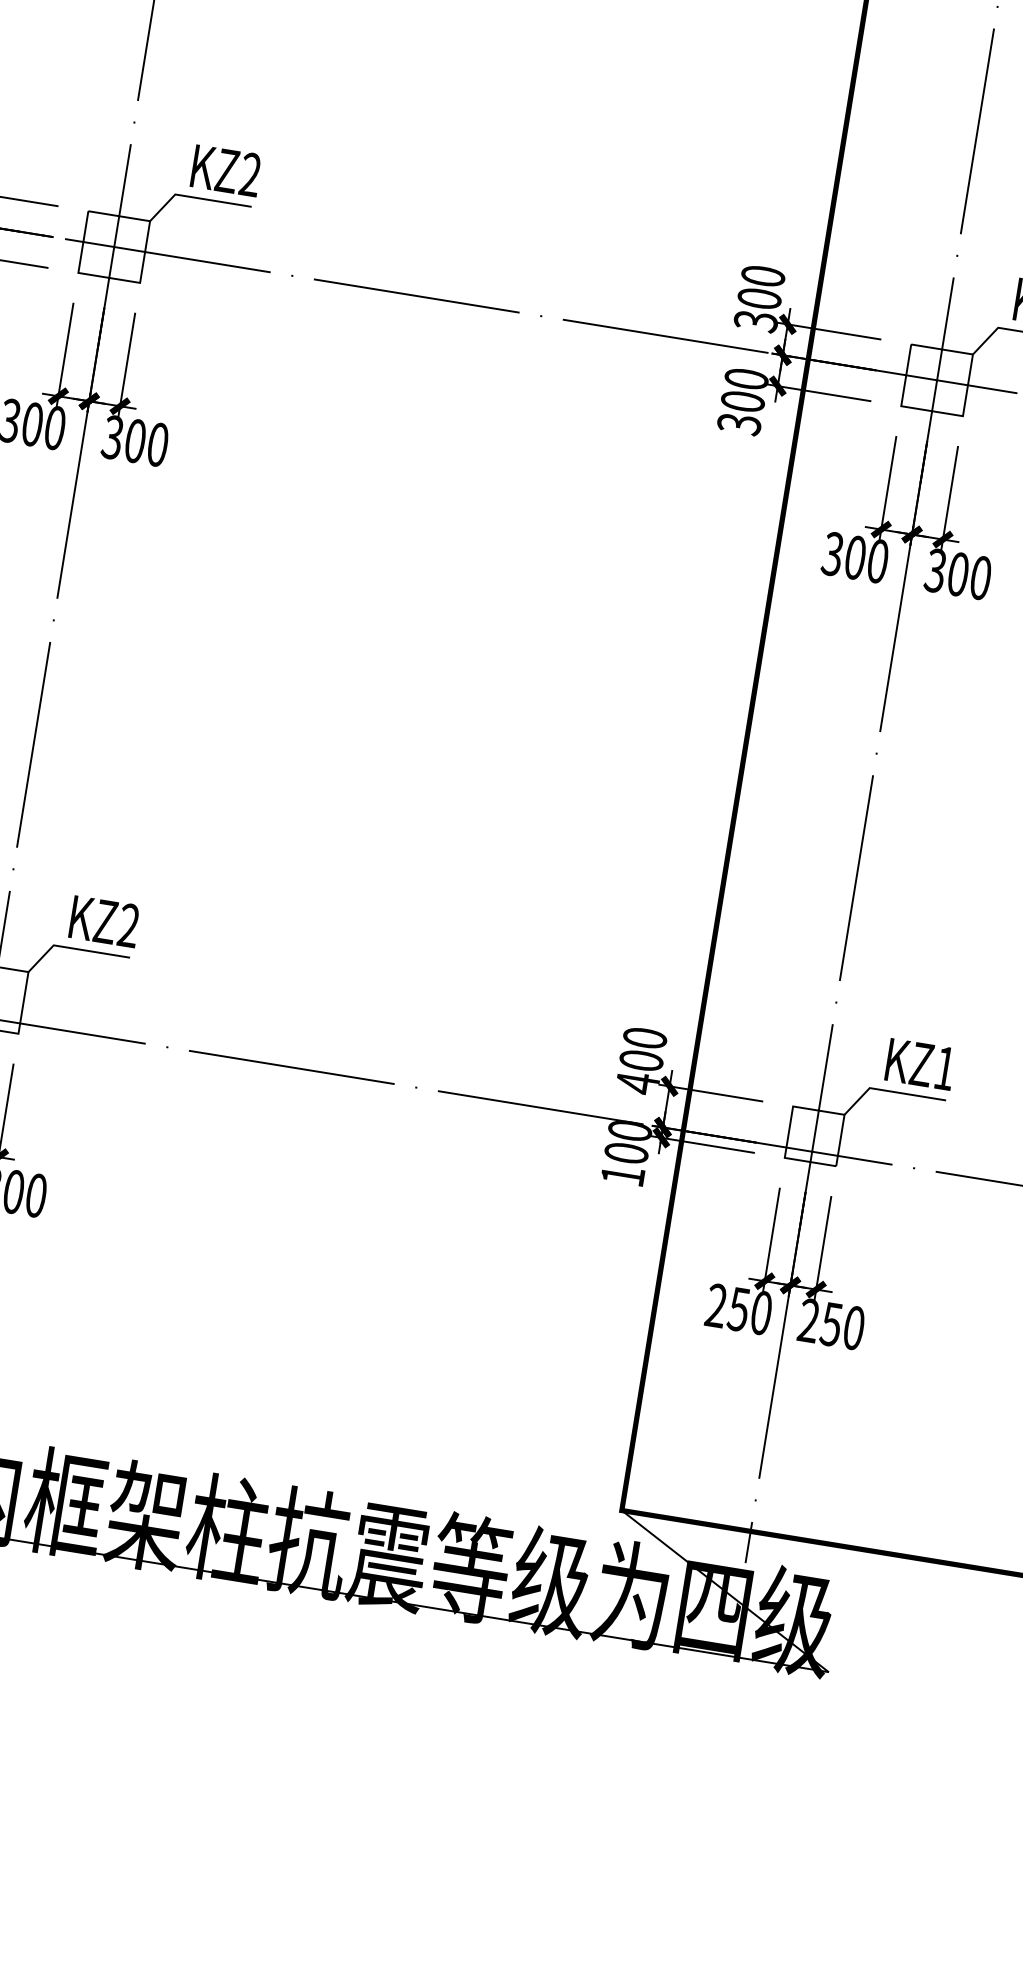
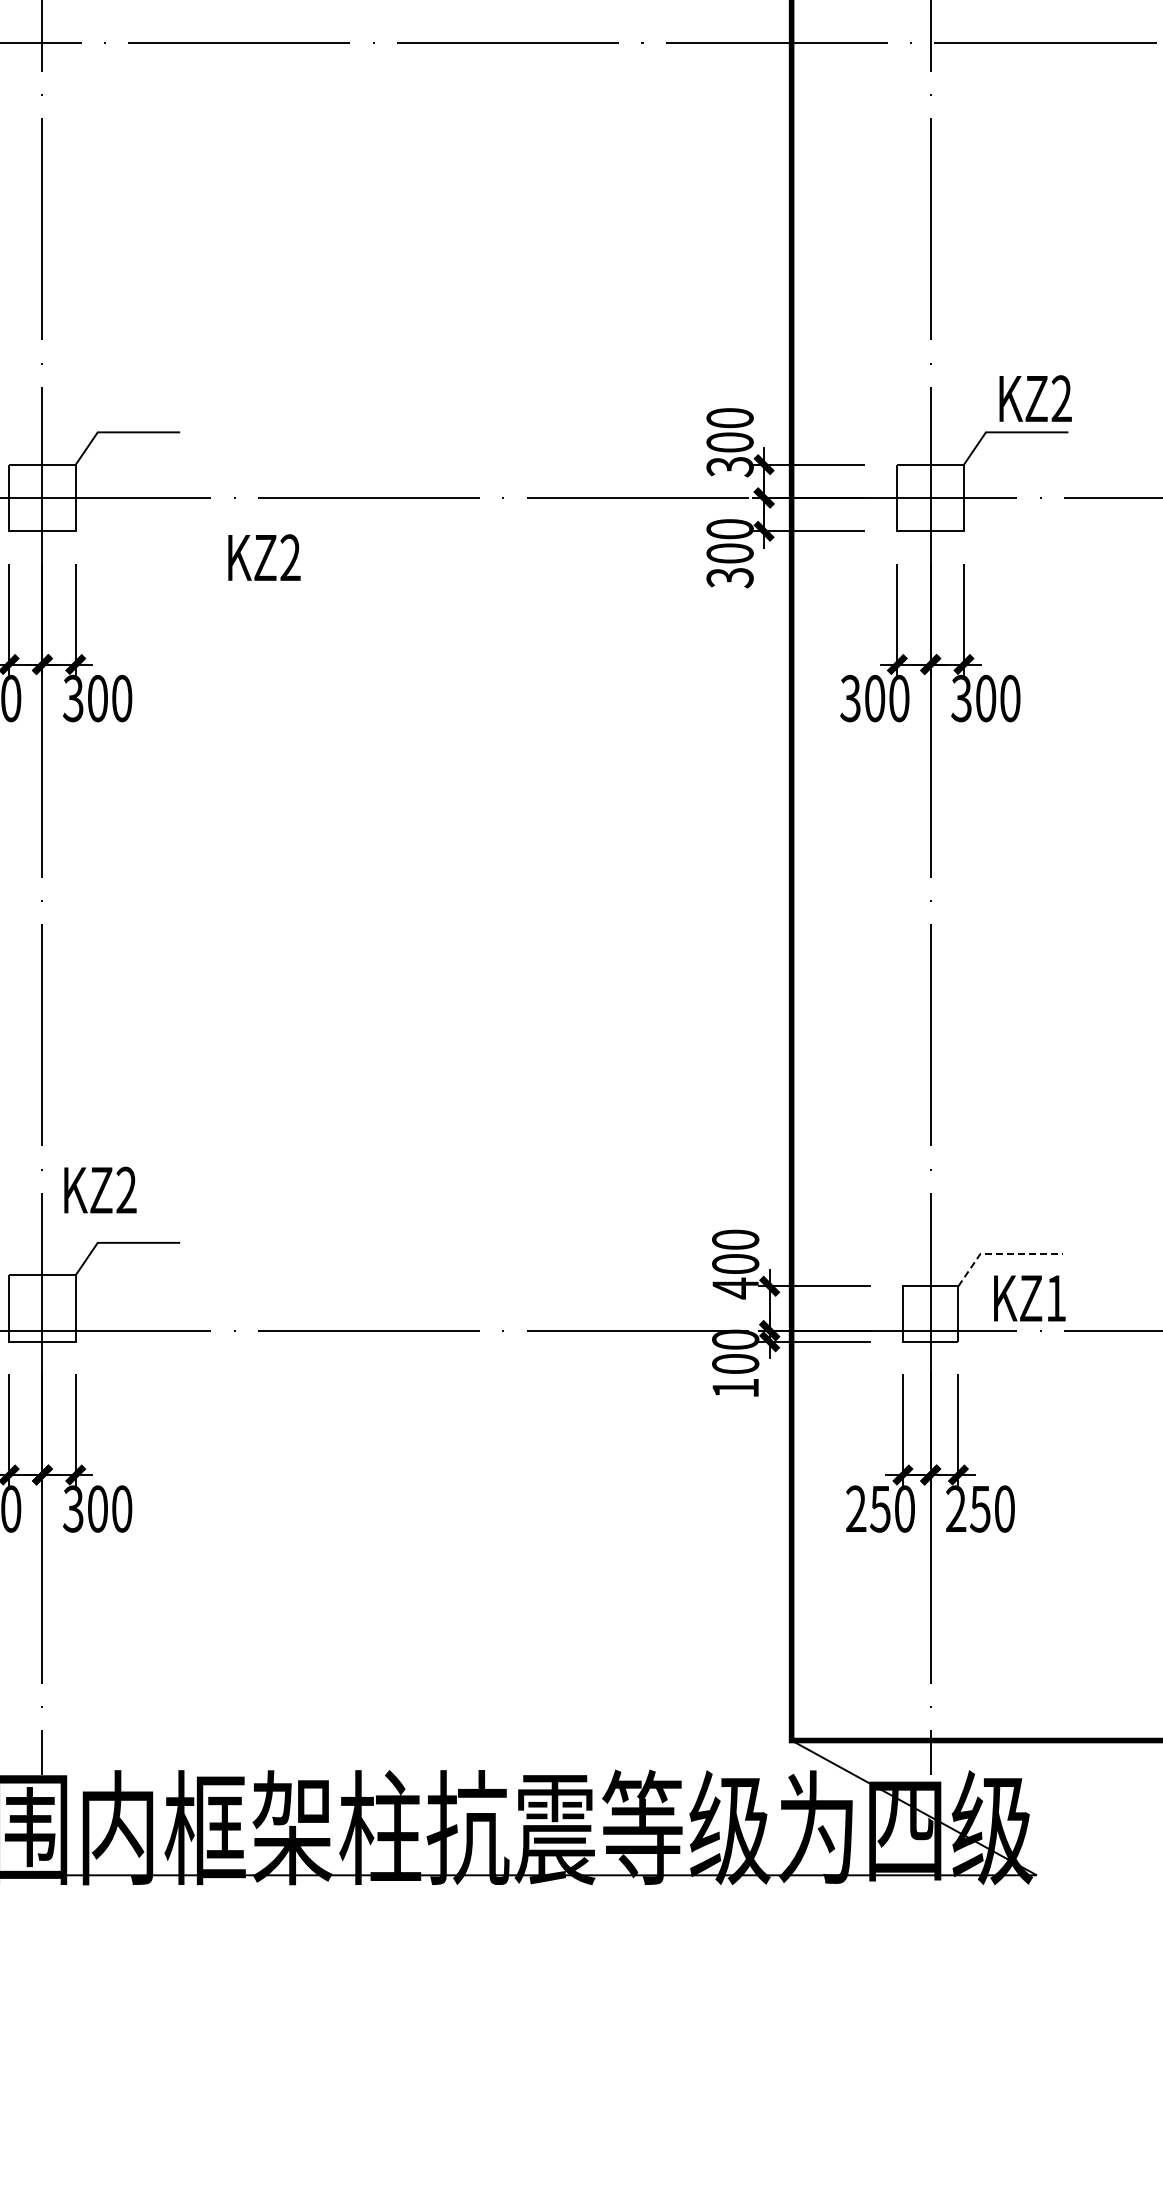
text: (226, 170) -> (264, 557), moved
text: (104, 920) -> (100, 1189), moved
text: (920, 1064) -> (1029, 1298), moved
line: (889, 1090) -> (1001, 1253), solid -> dashed

